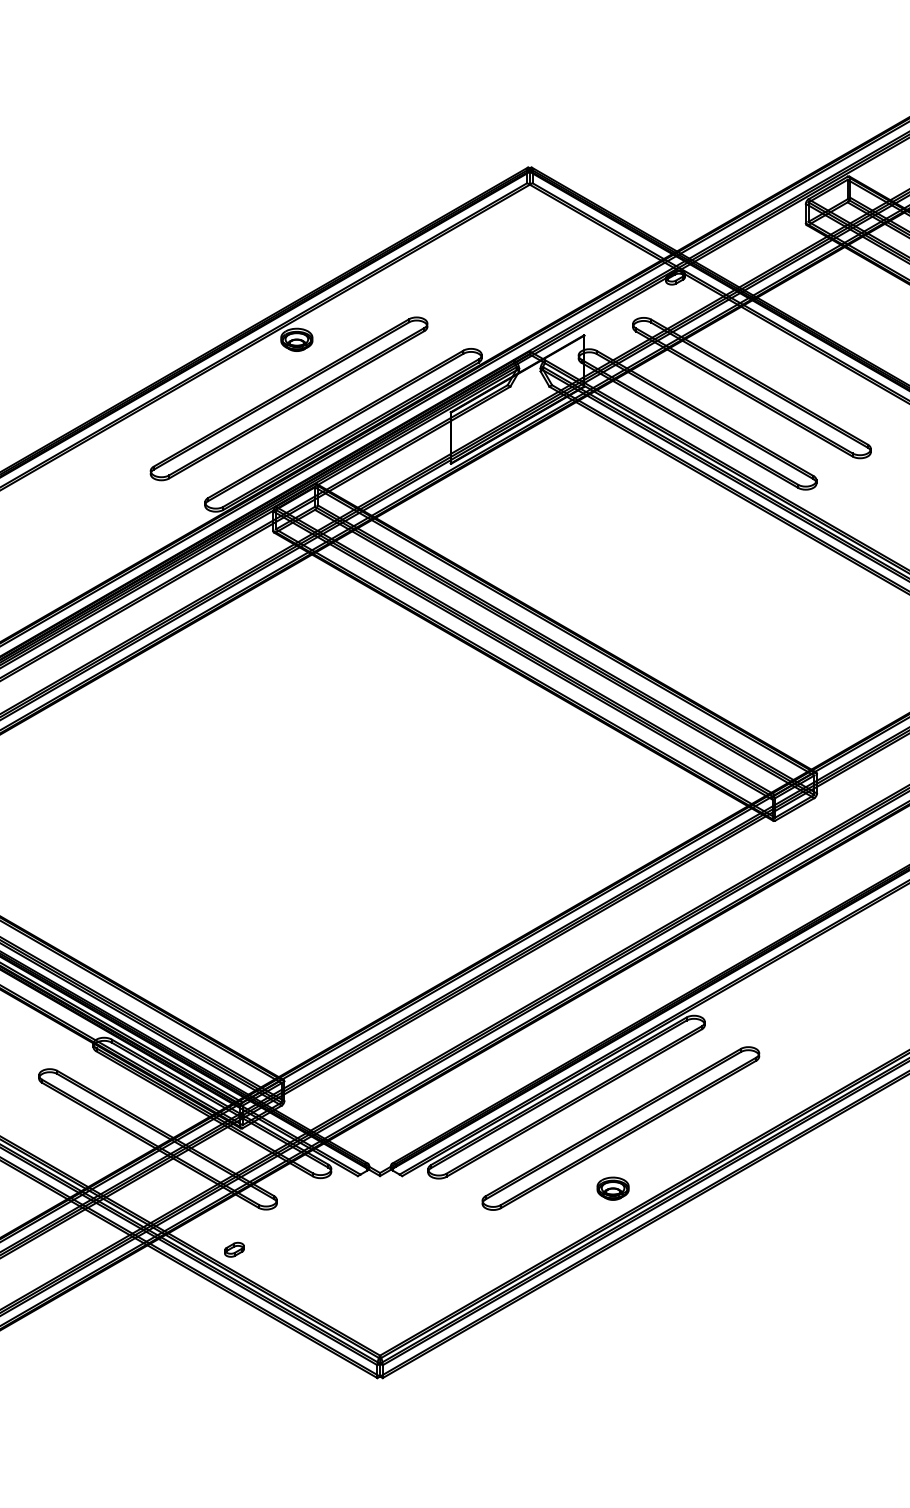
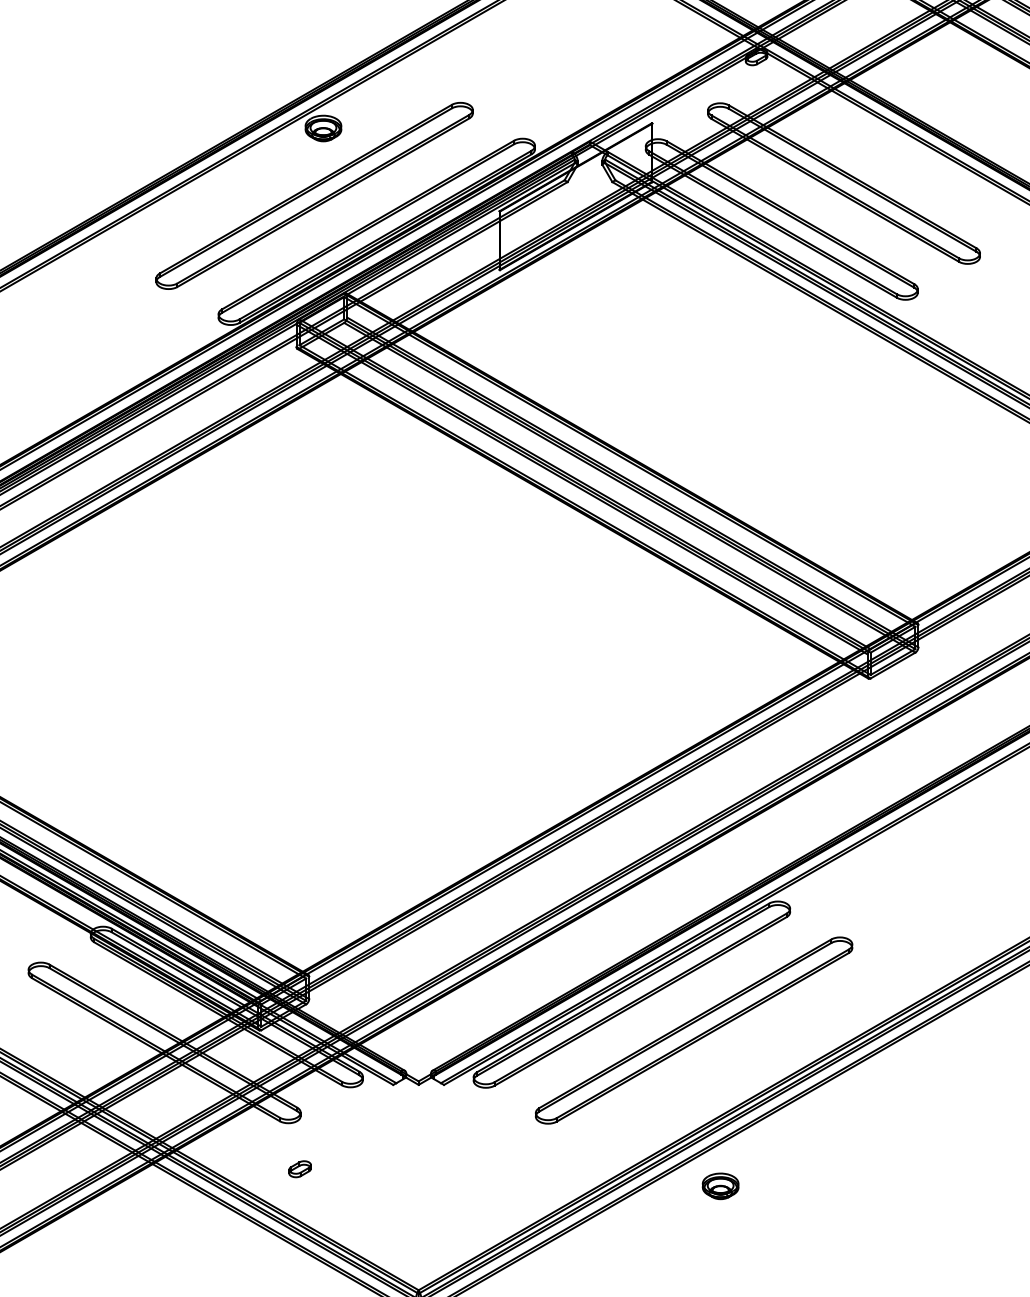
part: (612, 1188) -> (719, 1186), moved
part: (234, 1249) -> (300, 1168), moved

